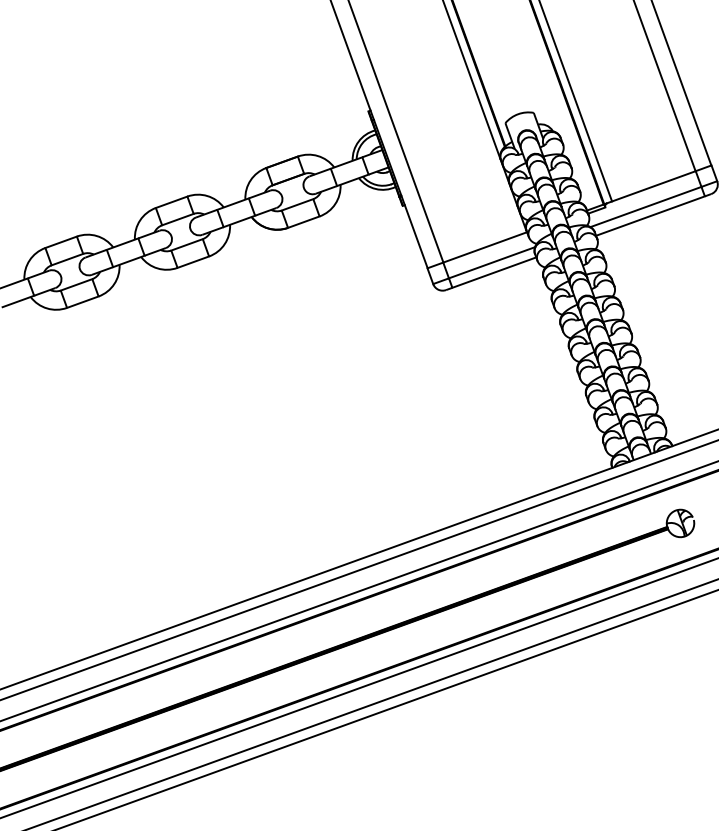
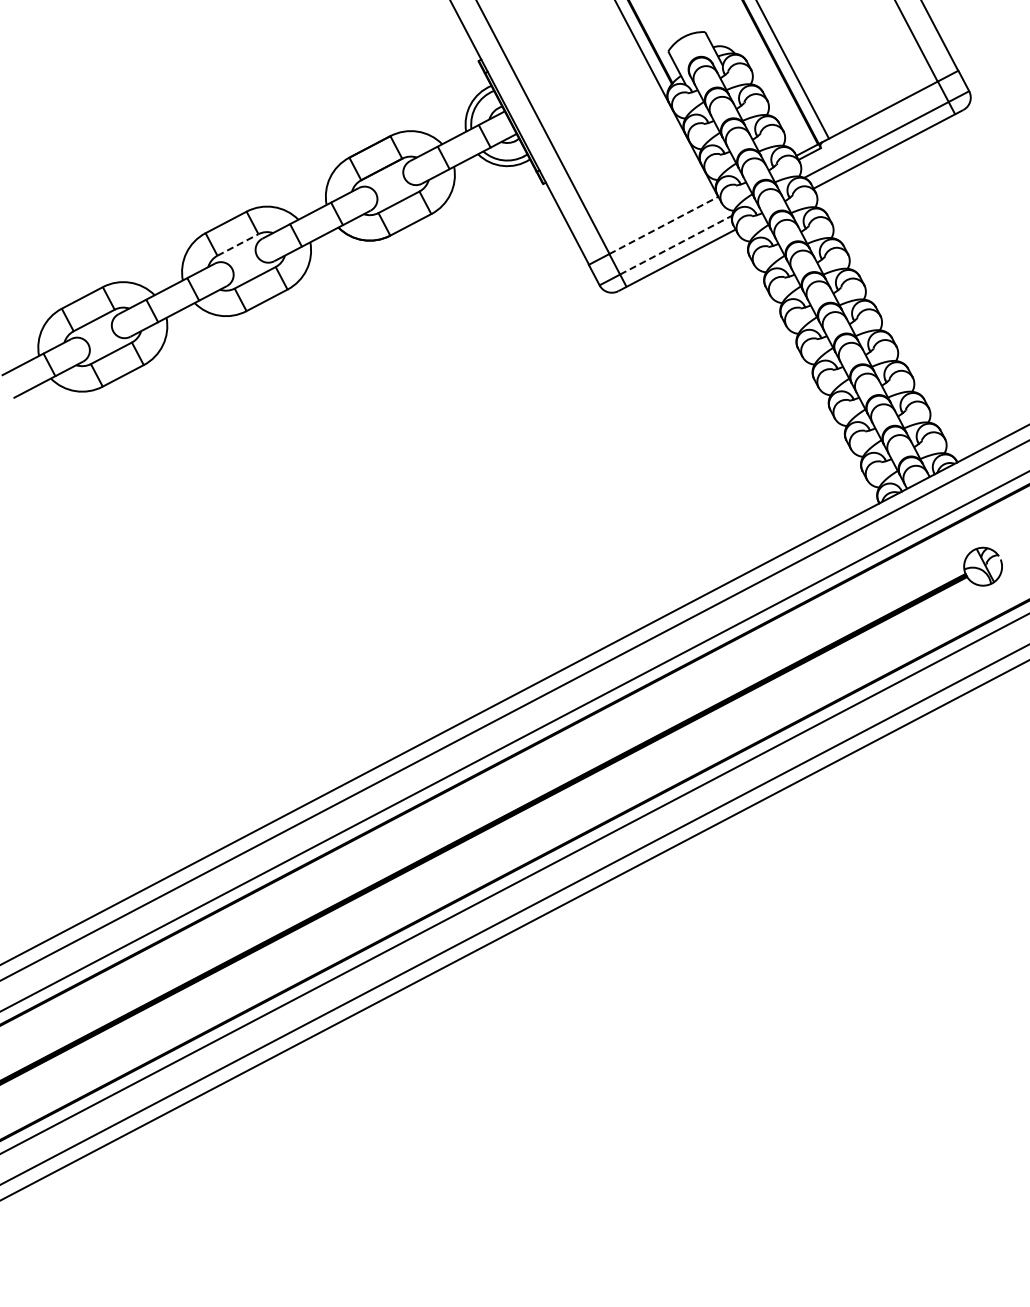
line: (178, 219) -> (238, 244), solid -> dashed
line: (484, 247) -> (663, 225), solid -> dashed
line: (492, 262) -> (676, 244), solid -> dashed

